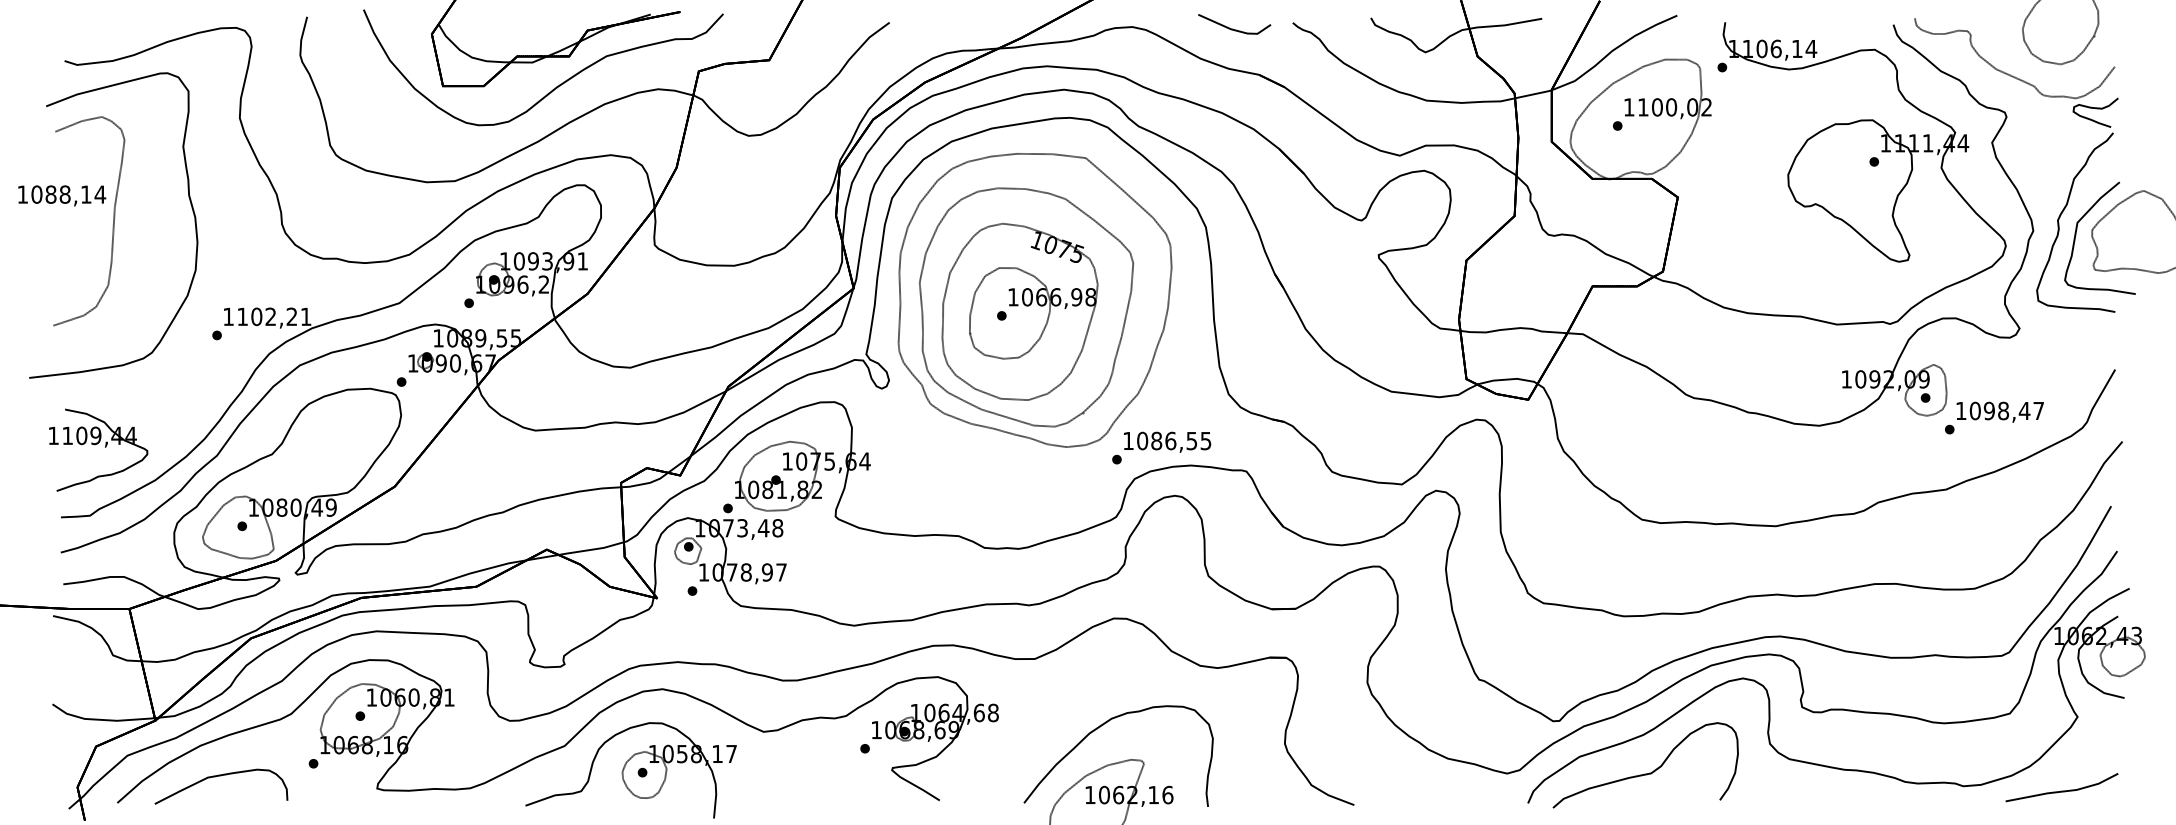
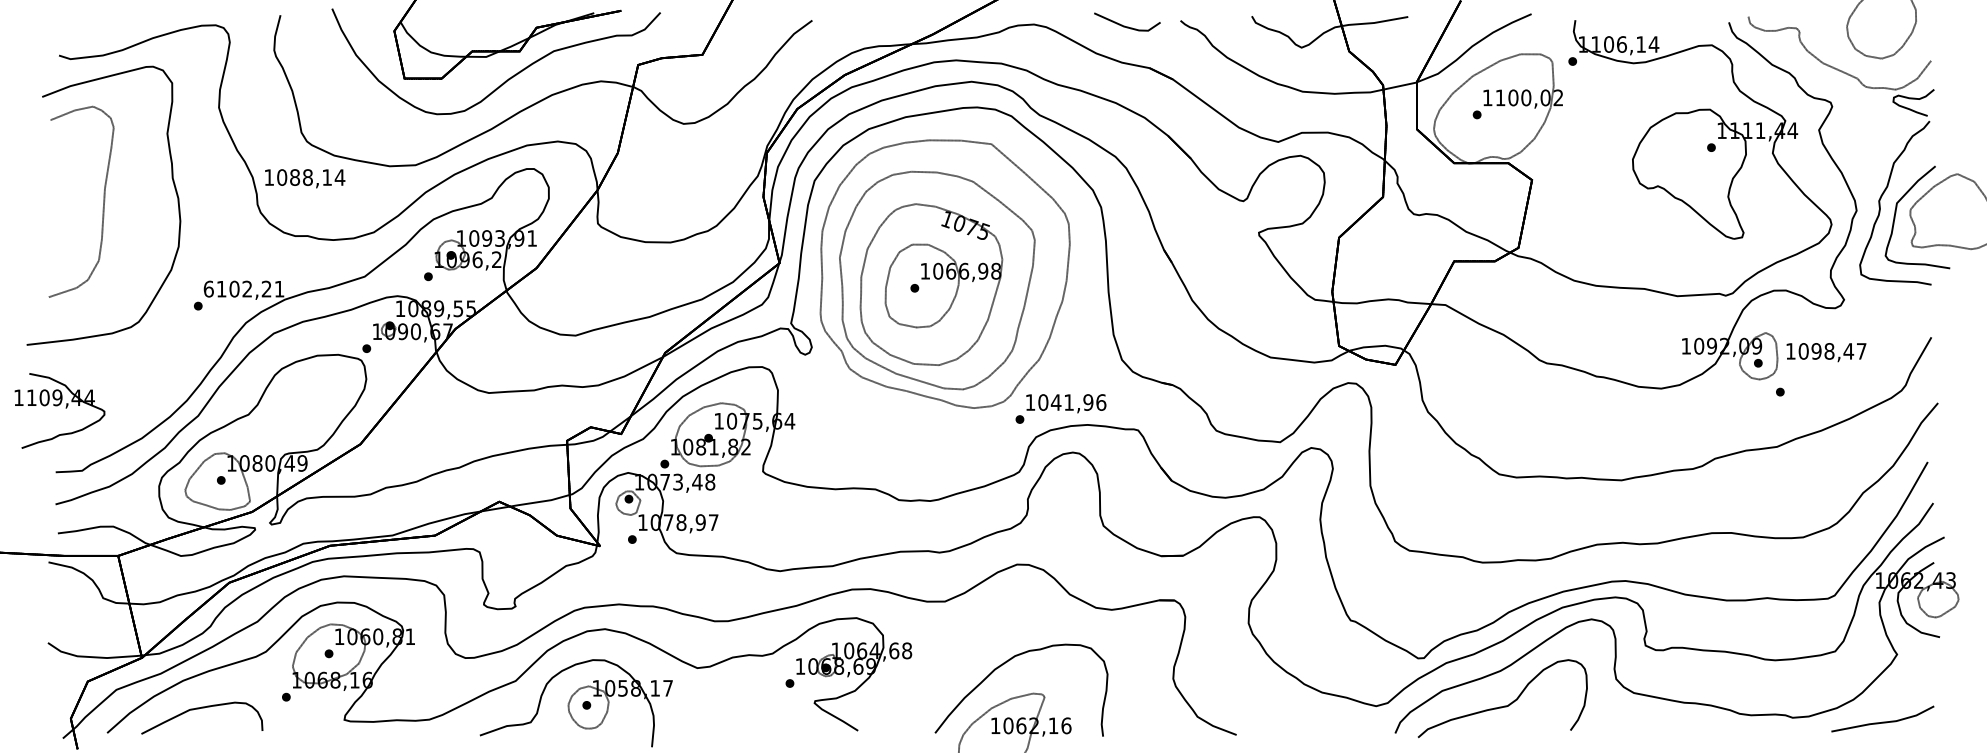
text: (62, 195) -> (305, 178), moved
text: (228, 316) -> (208, 288), 1102,21 -> 6102,21
text: (1999, 411) -> (1825, 351), moved
text: (1180, 440) -> (1077, 402), 1086,55 -> 1041,96
part: (98, 449) -> (59, 410), moved

